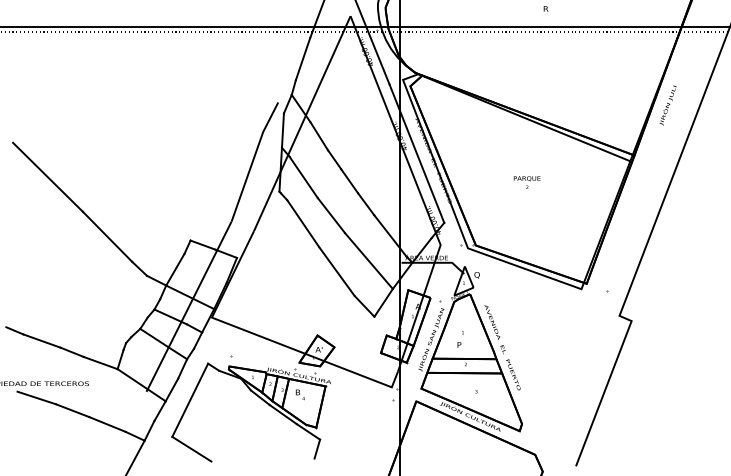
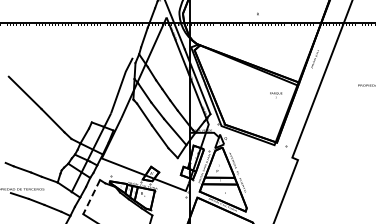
text: (525, 182) -> (275, 95), moved
line: (189, 401) -> (91, 197), solid -> dashed

